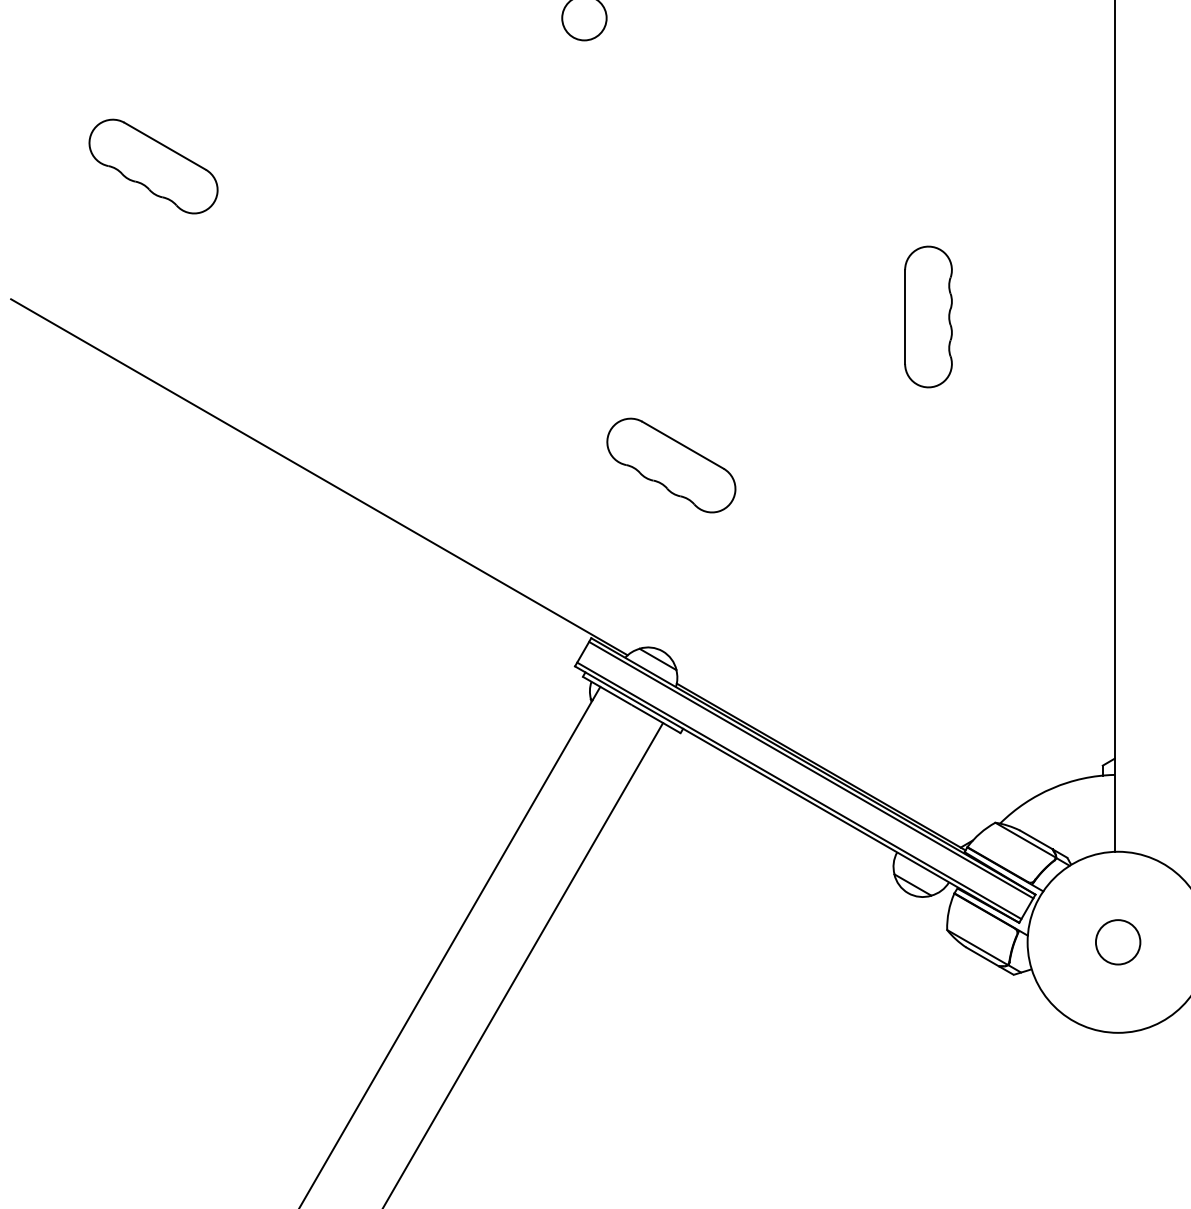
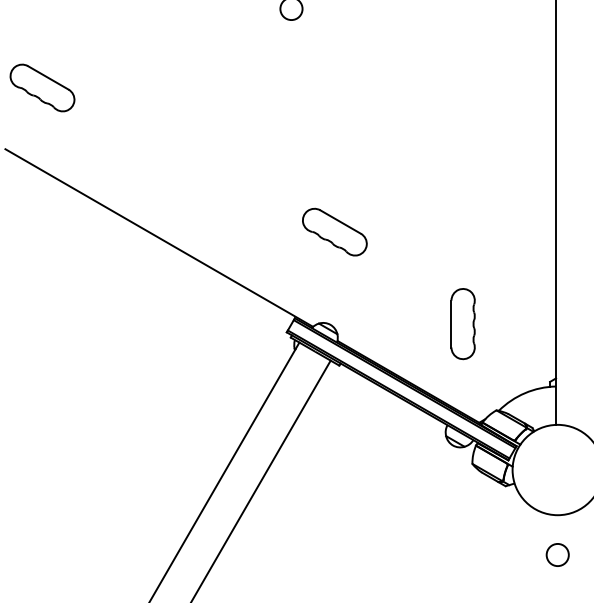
part: (153, 165) -> (42, 87), moved
part: (927, 317) -> (462, 324), moved
circle: (1117, 941) -> (557, 554), moved

